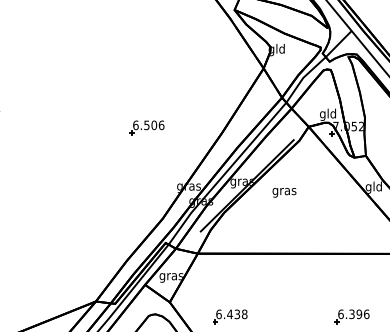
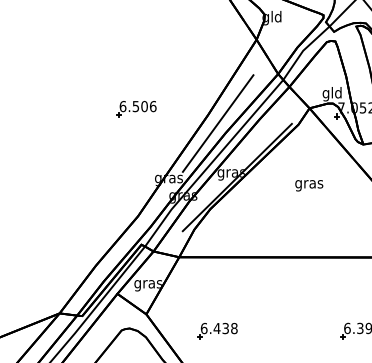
part: (146, 127) -> (135, 109), moved
line: (230, 139) -> (217, 123), added
text: (284, 192) -> (309, 185), moved

